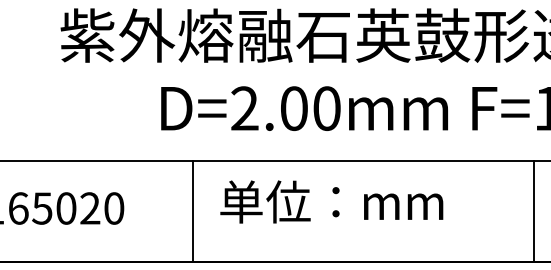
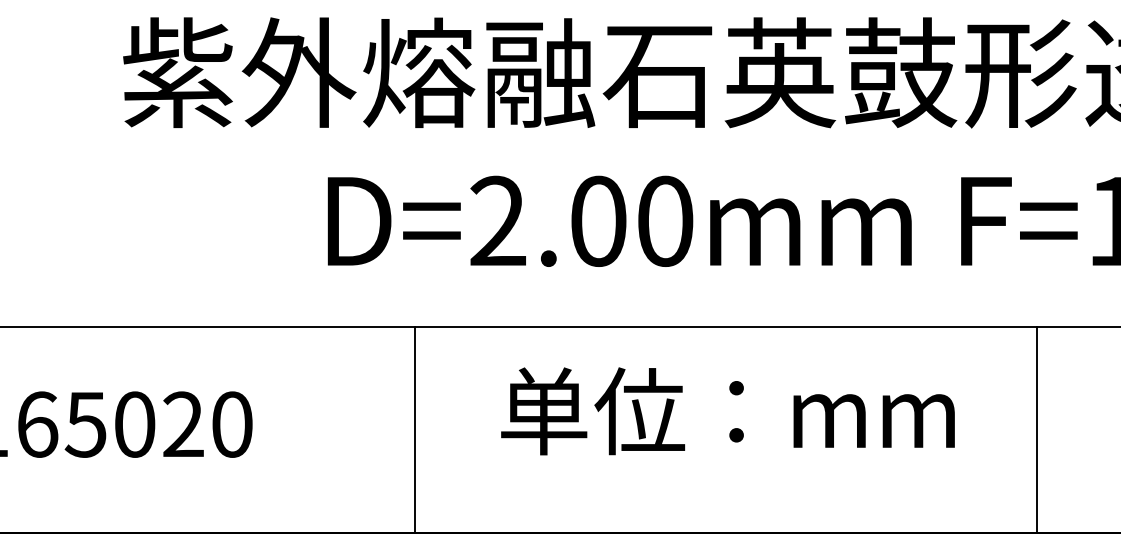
text: (331, 201) -> (727, 410), moved
line: (192, 210) -> (413, 428), moved
line: (533, 210) -> (1036, 428), moved

